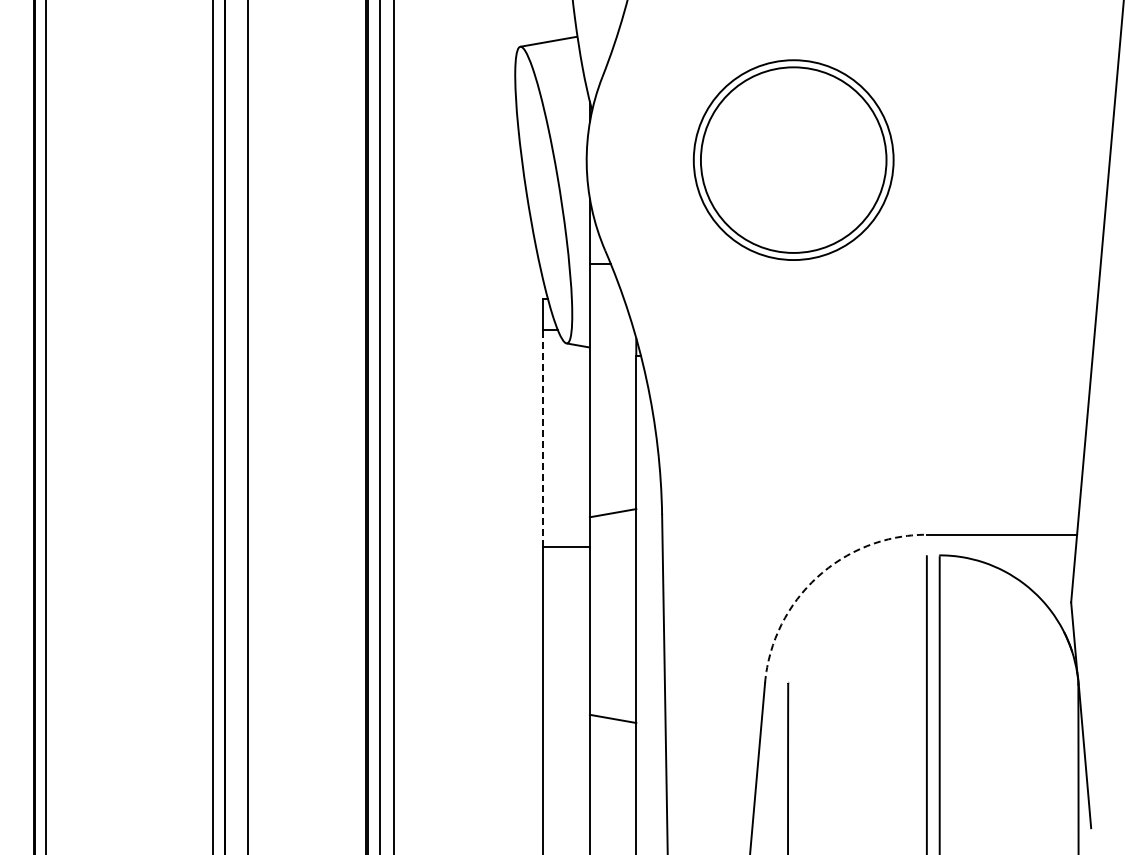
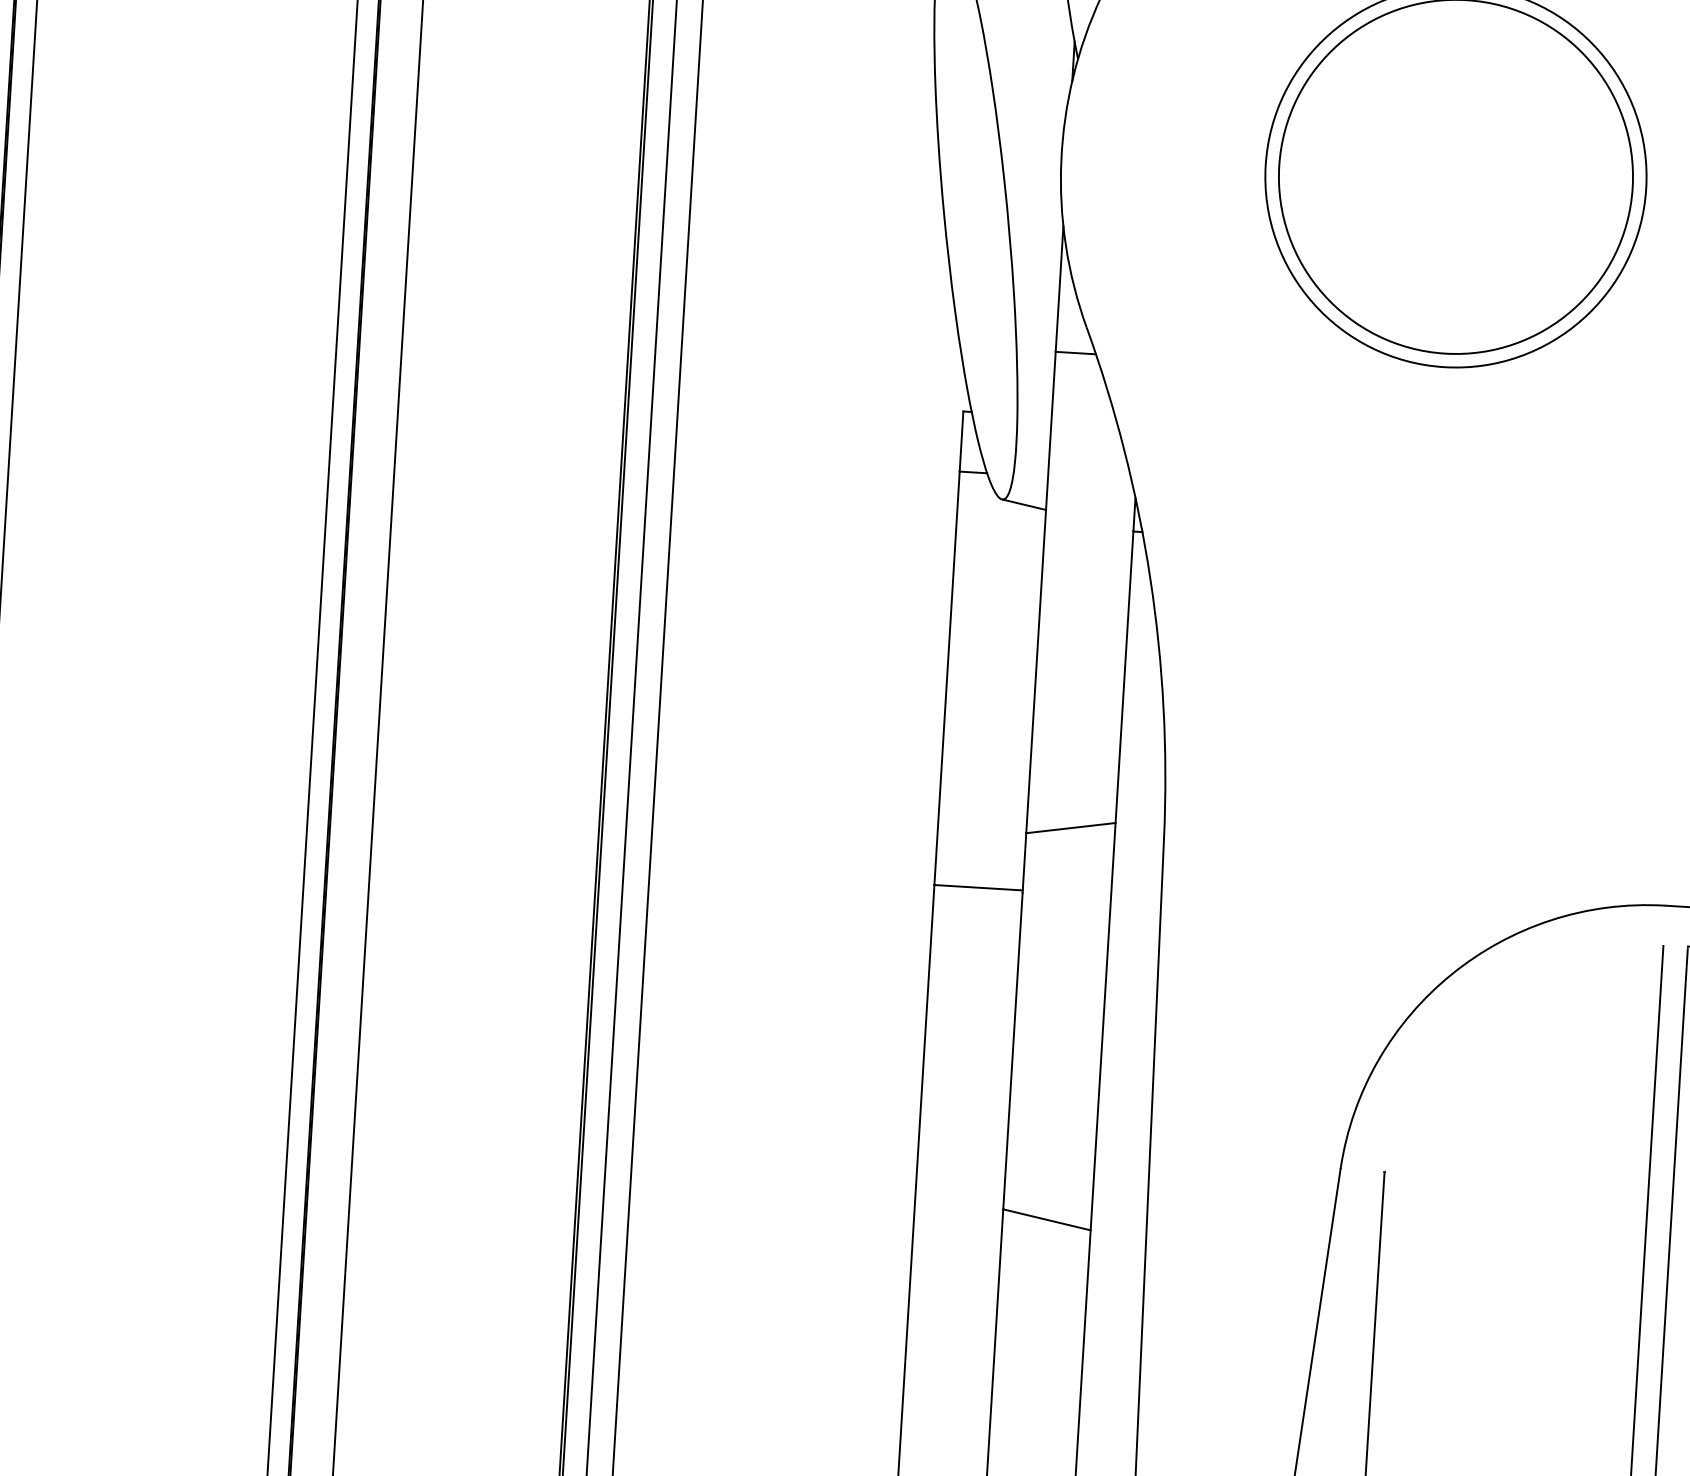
line: (543, 438) -> (947, 677), dashed -> solid
arc: (817, 577) -> (1452, 974), dashed -> solid

